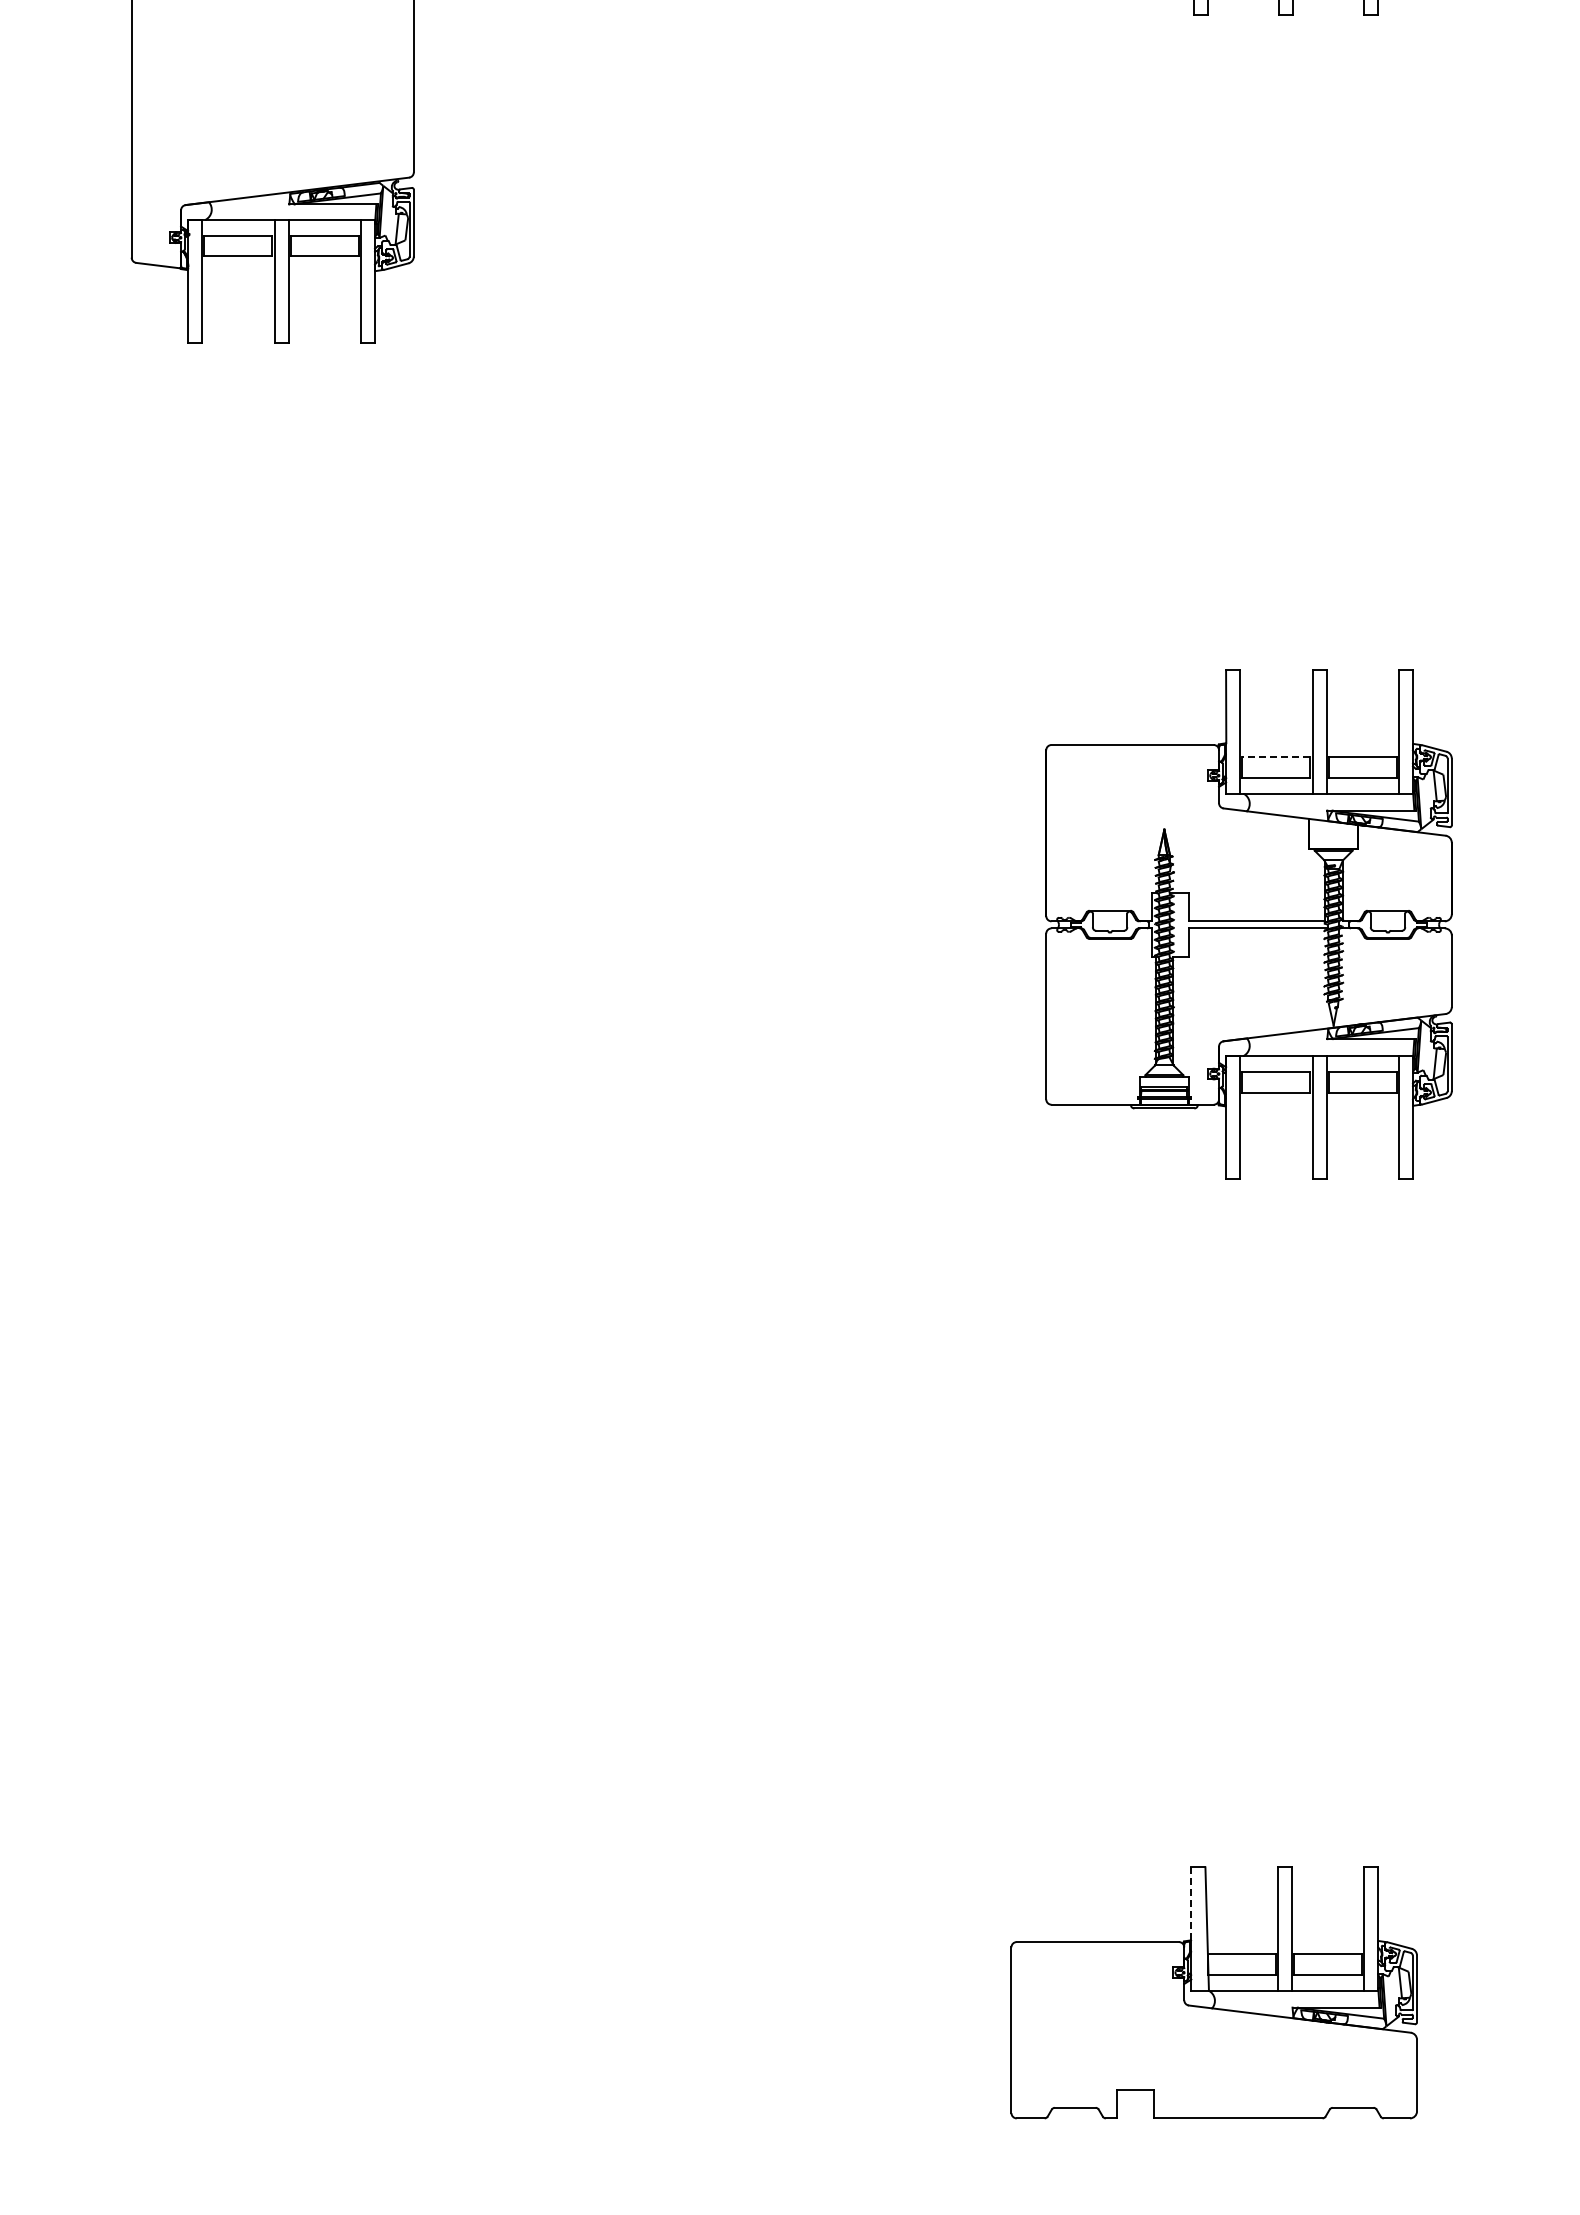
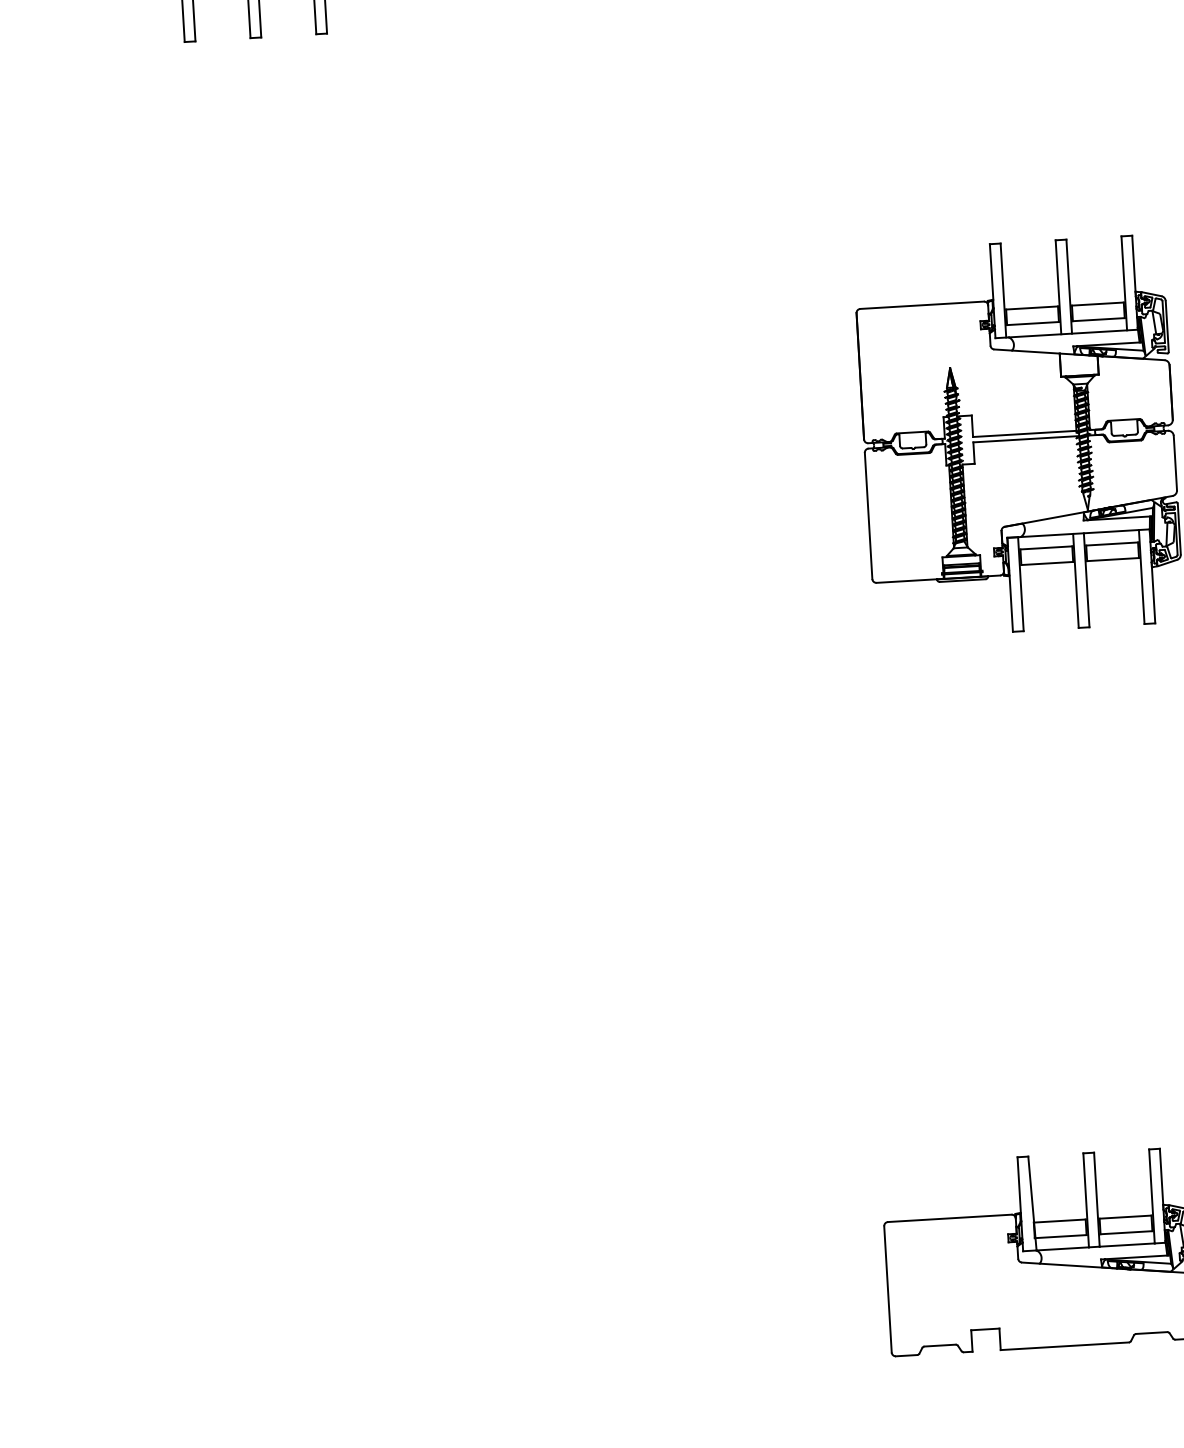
line: (1275, 757) -> (1031, 308), dashed -> solid
line: (1191, 1904) -> (1019, 1185), dashed -> solid

